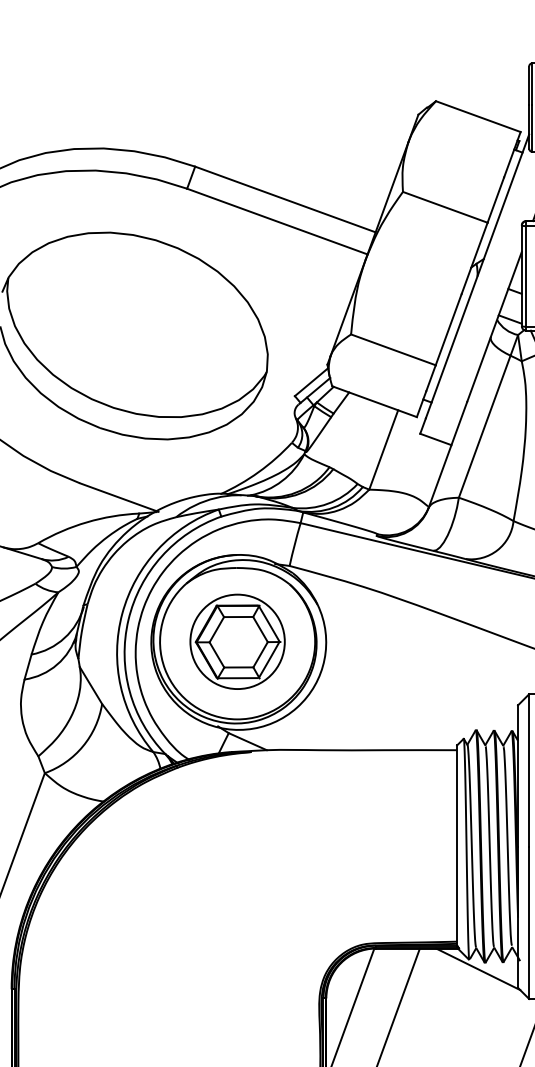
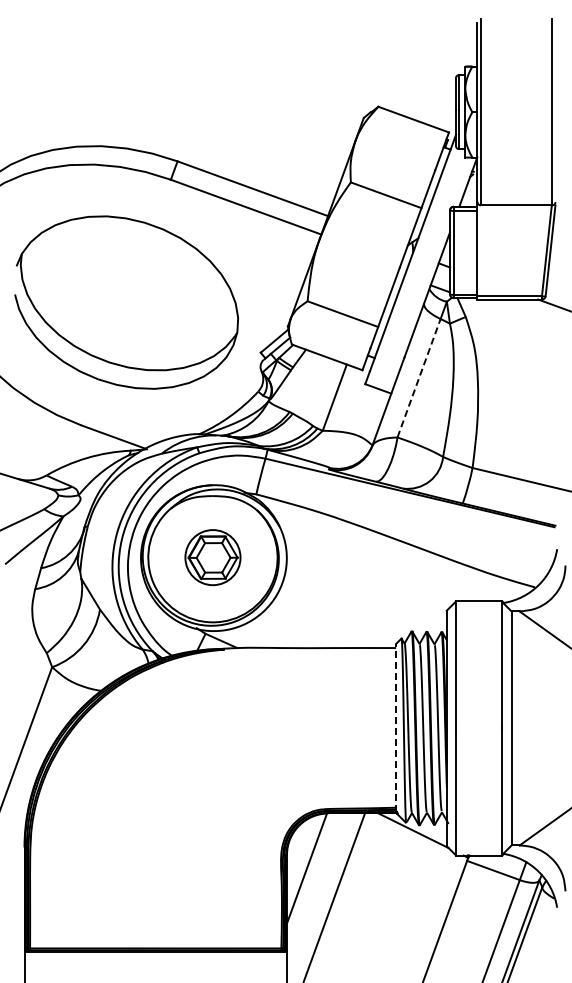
line: (485, 425) -> (419, 377), solid -> dashed
part: (237, 641) -> (212, 557), size x0.7
line: (457, 845) -> (396, 727), solid -> dashed

